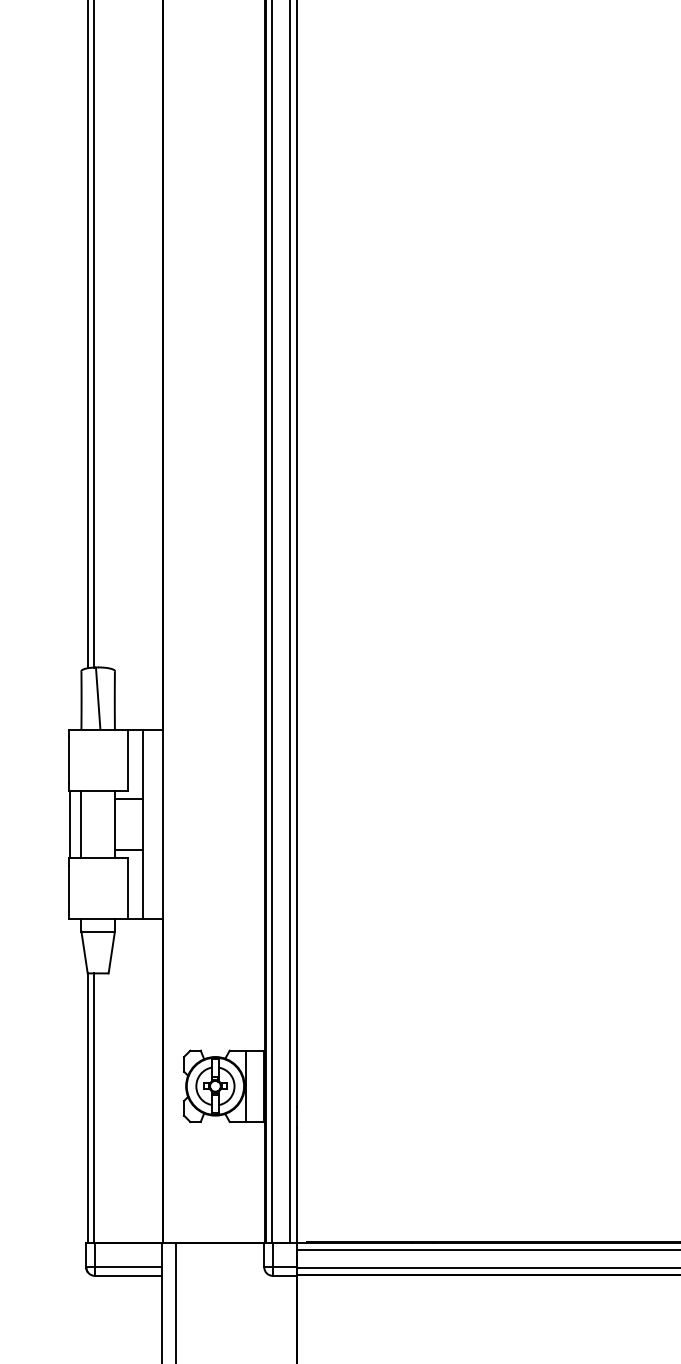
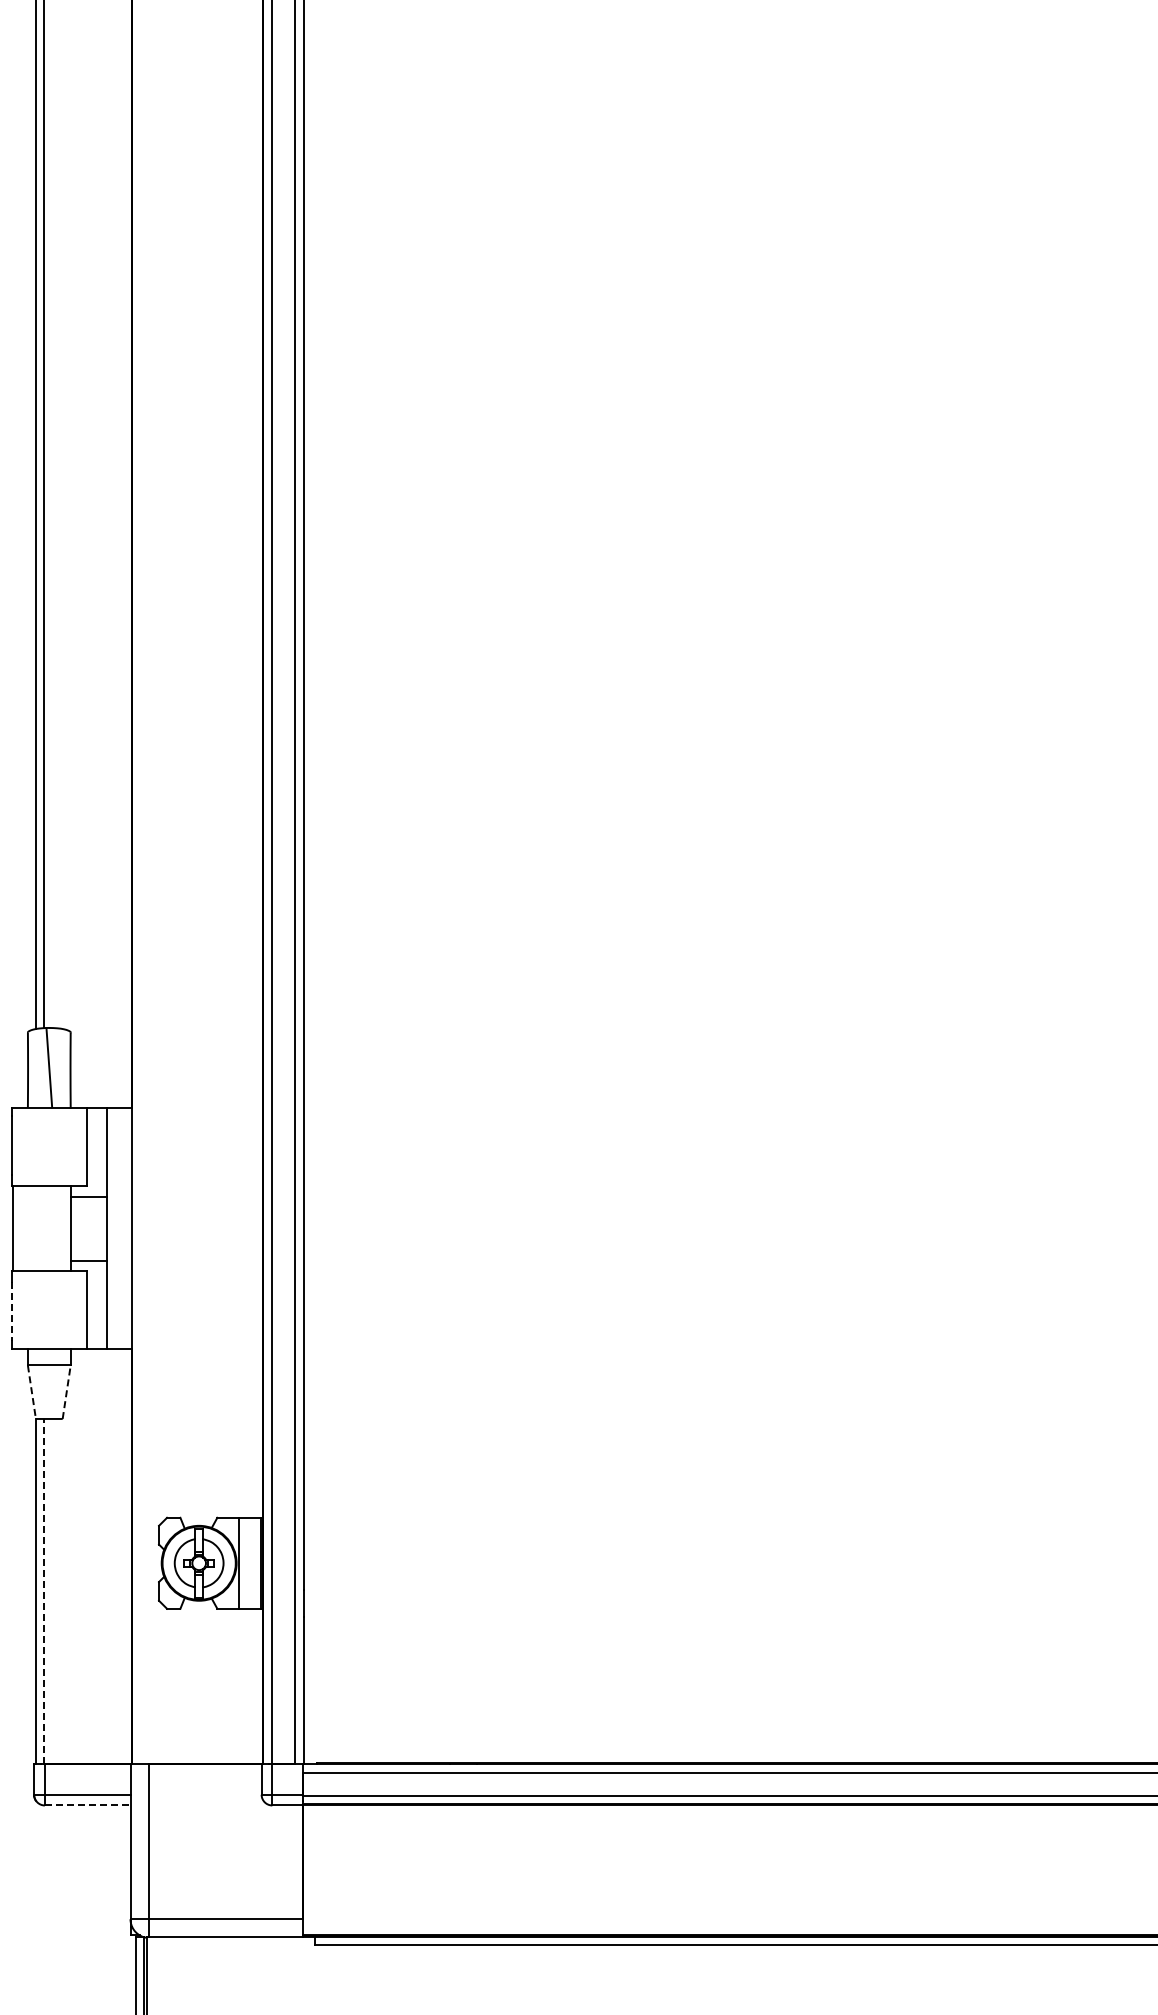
line: (81, 824) -> (27, 1228), removed
line: (68, 890) -> (11, 1312), solid -> dashed
line: (111, 951) -> (66, 1391), solid -> dashed
line: (84, 952) -> (31, 1392), solid -> dashed
line: (94, 1108) -> (44, 1591), solid -> dashed
line: (128, 1275) -> (87, 1805), solid -> dashed

